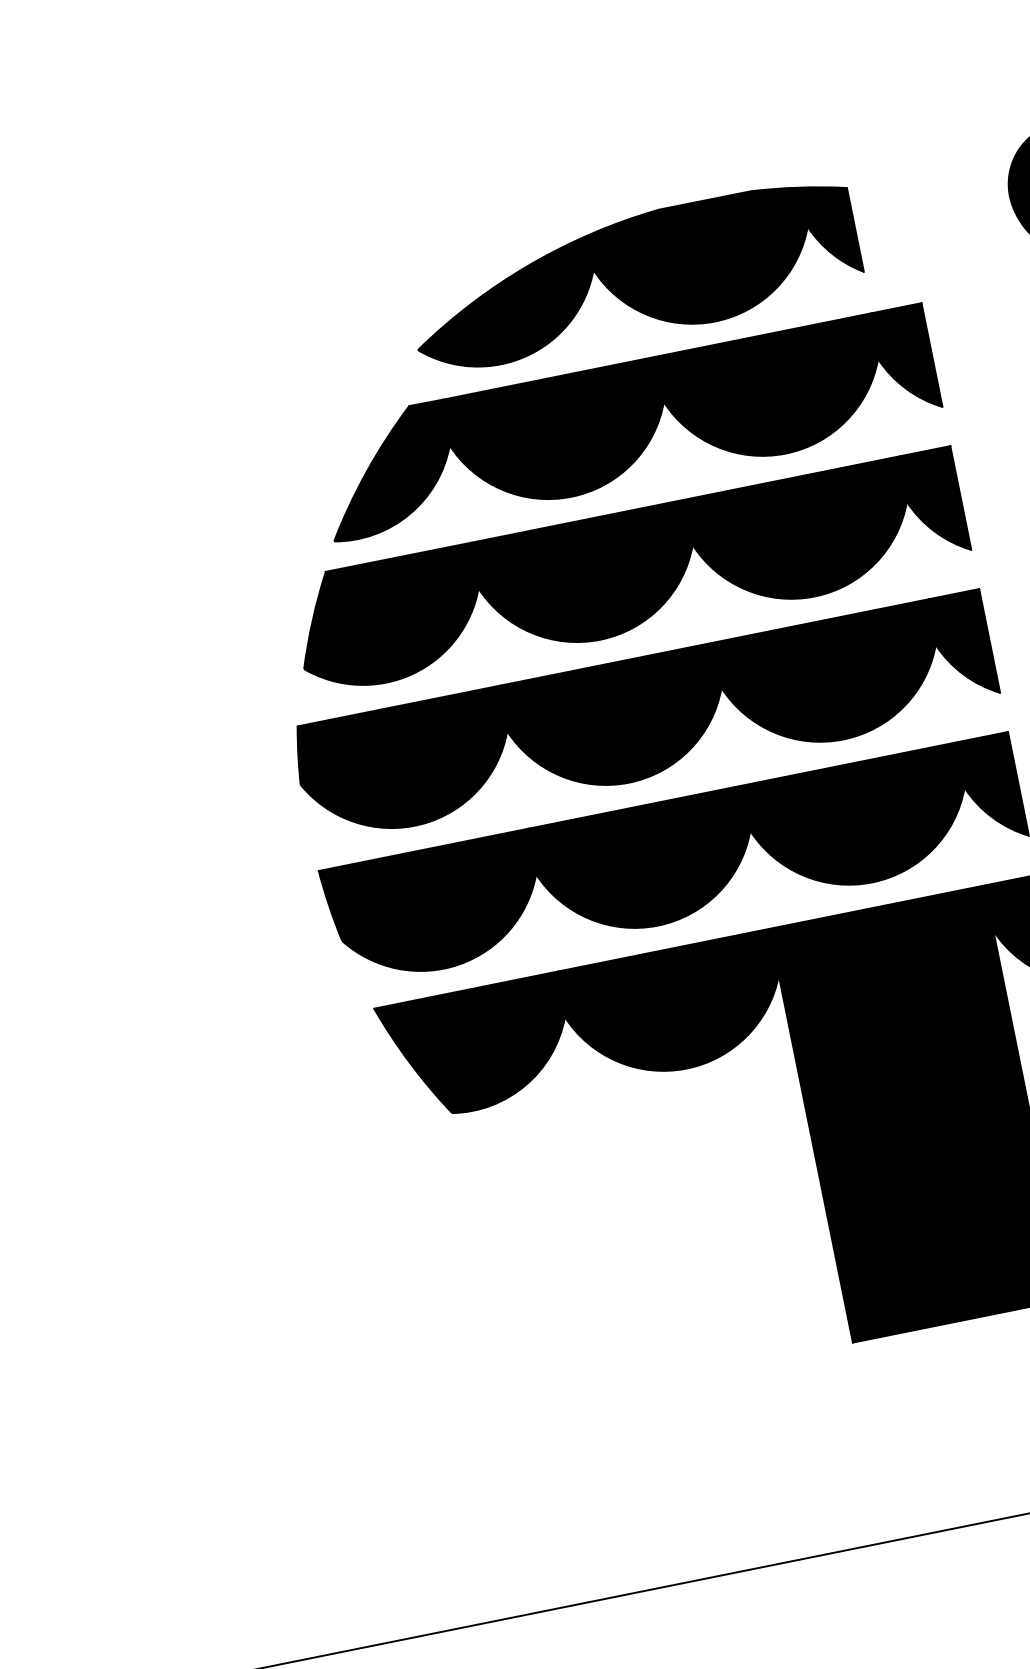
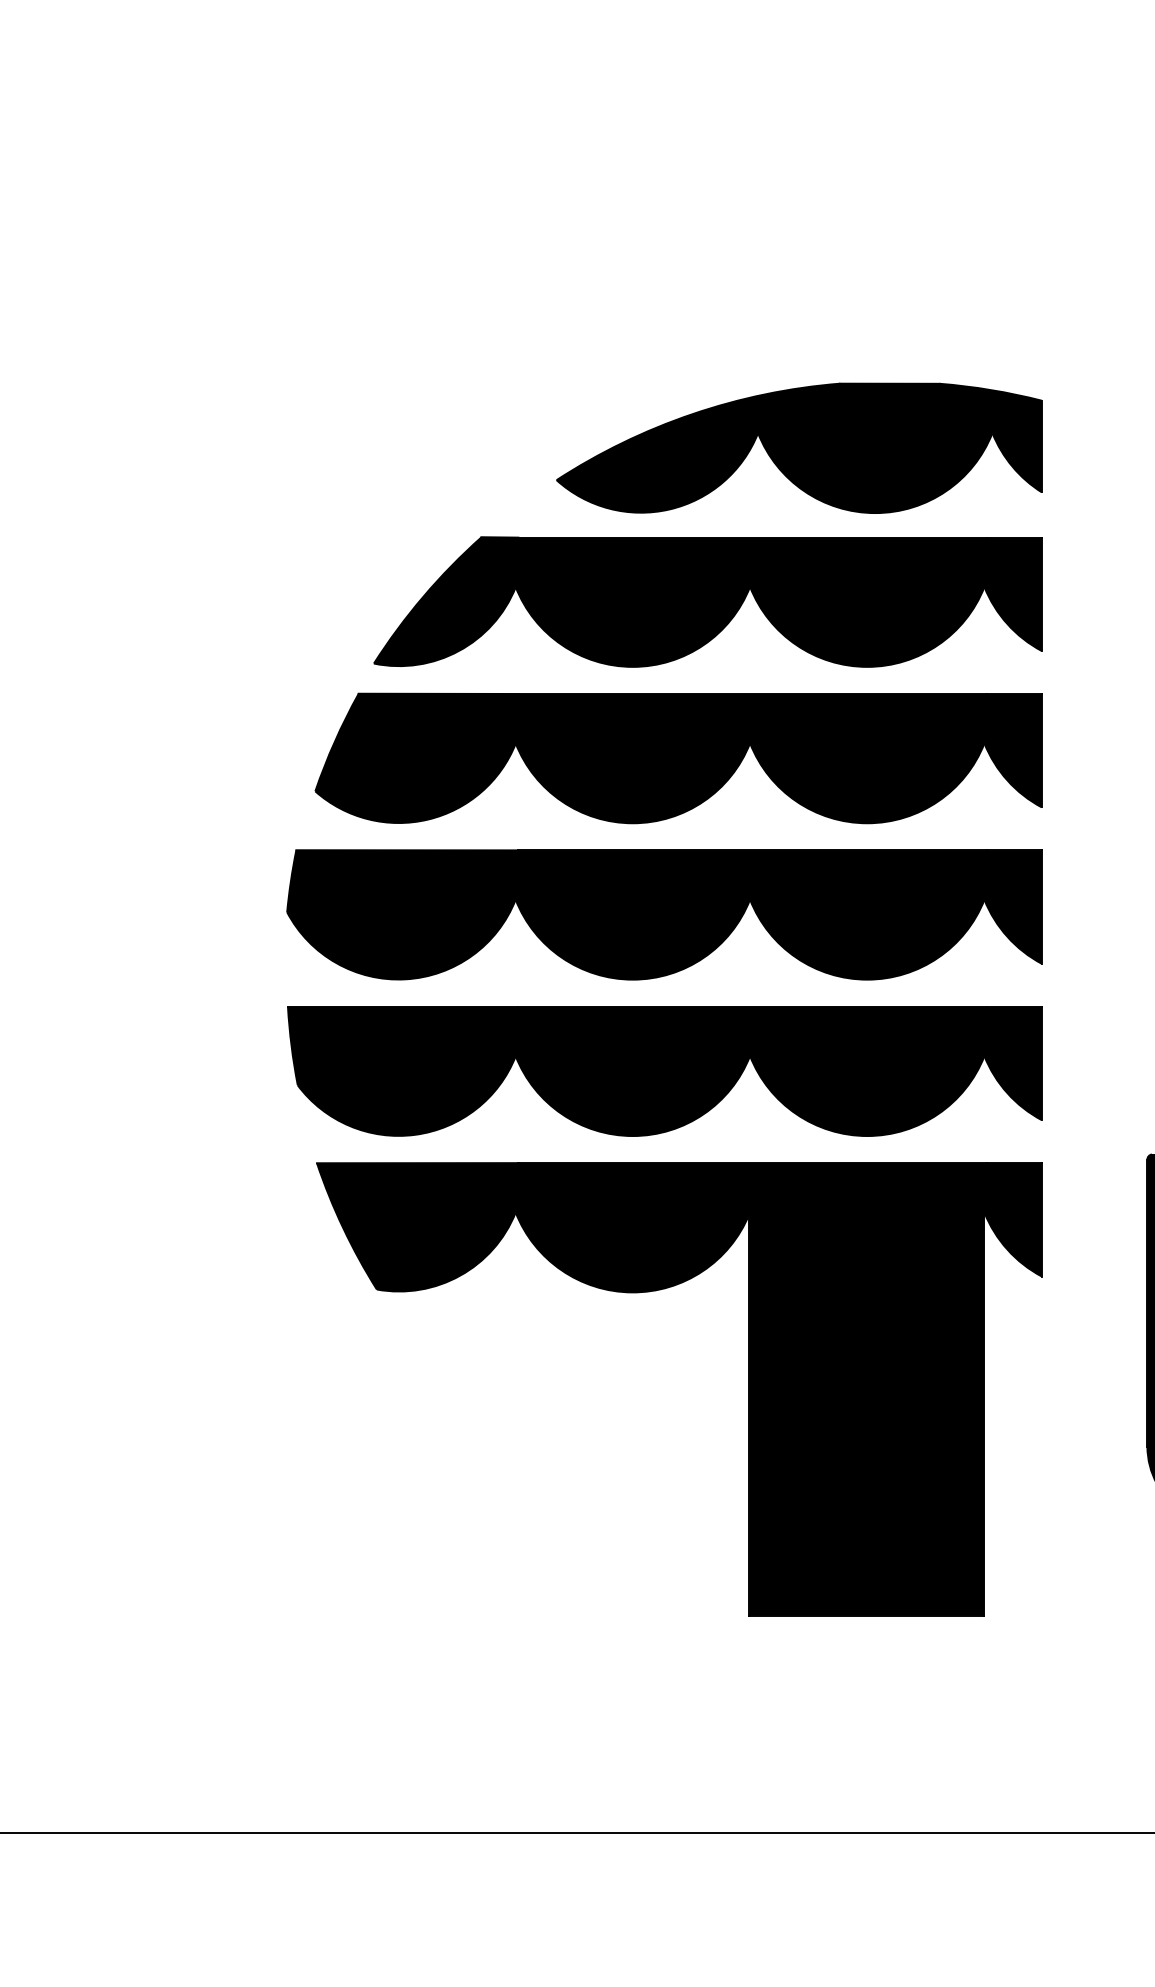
part: (633, 275) -> (799, 447), moved

